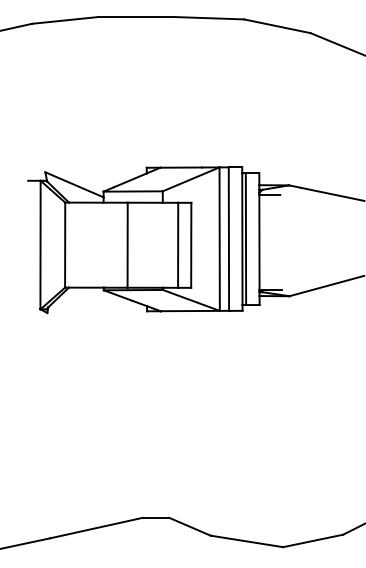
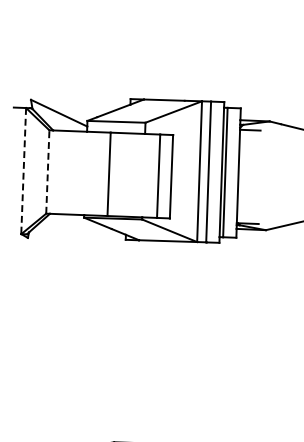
line: (40, 245) -> (23, 171), solid -> dashed
line: (65, 245) -> (48, 172), solid -> dashed

